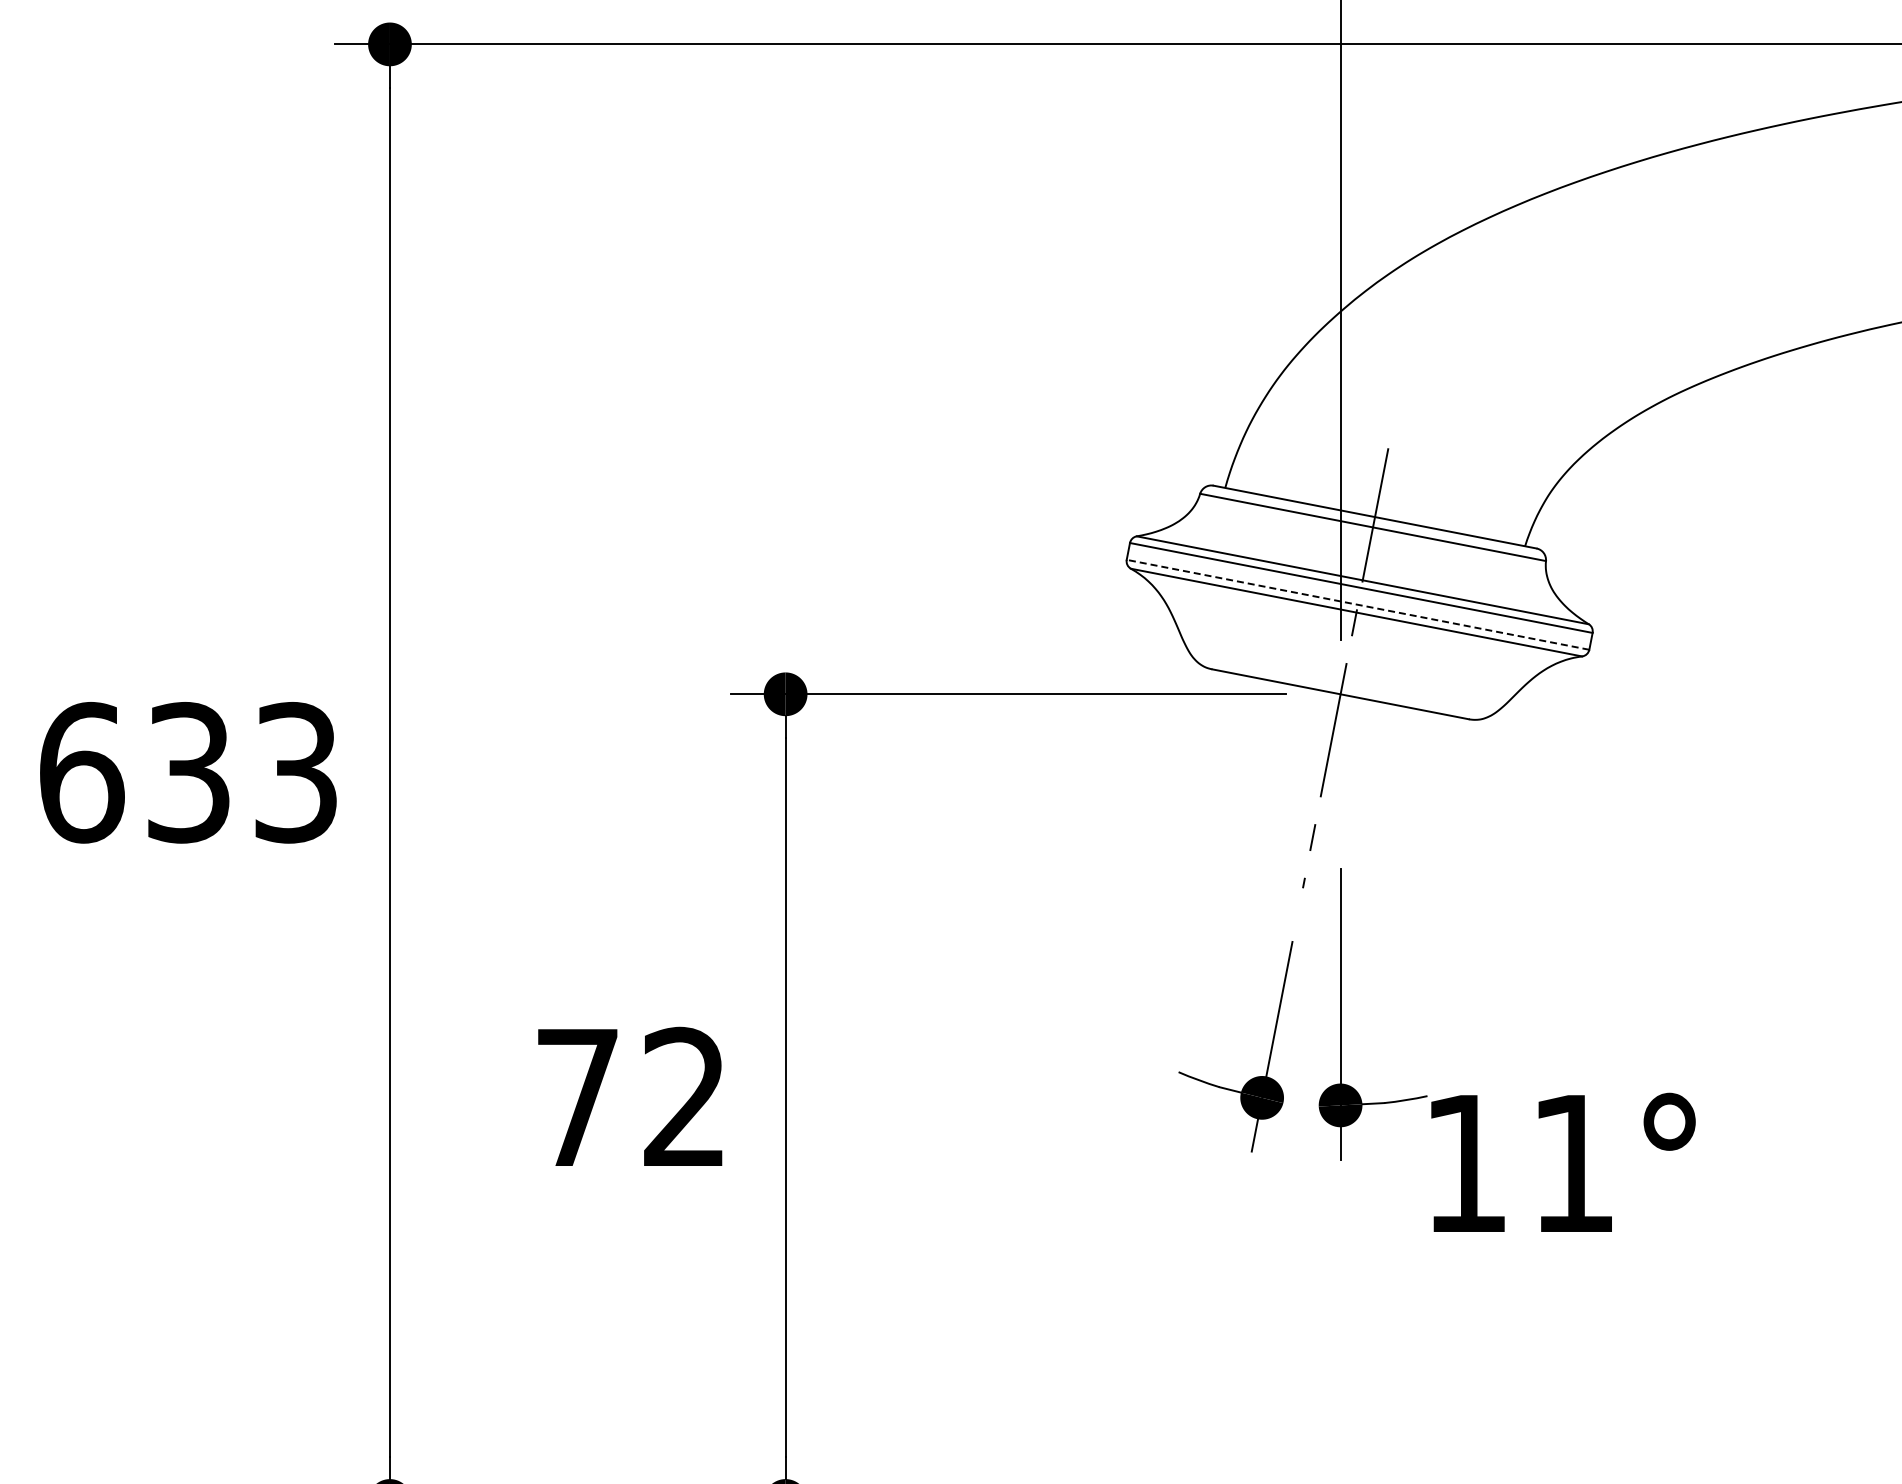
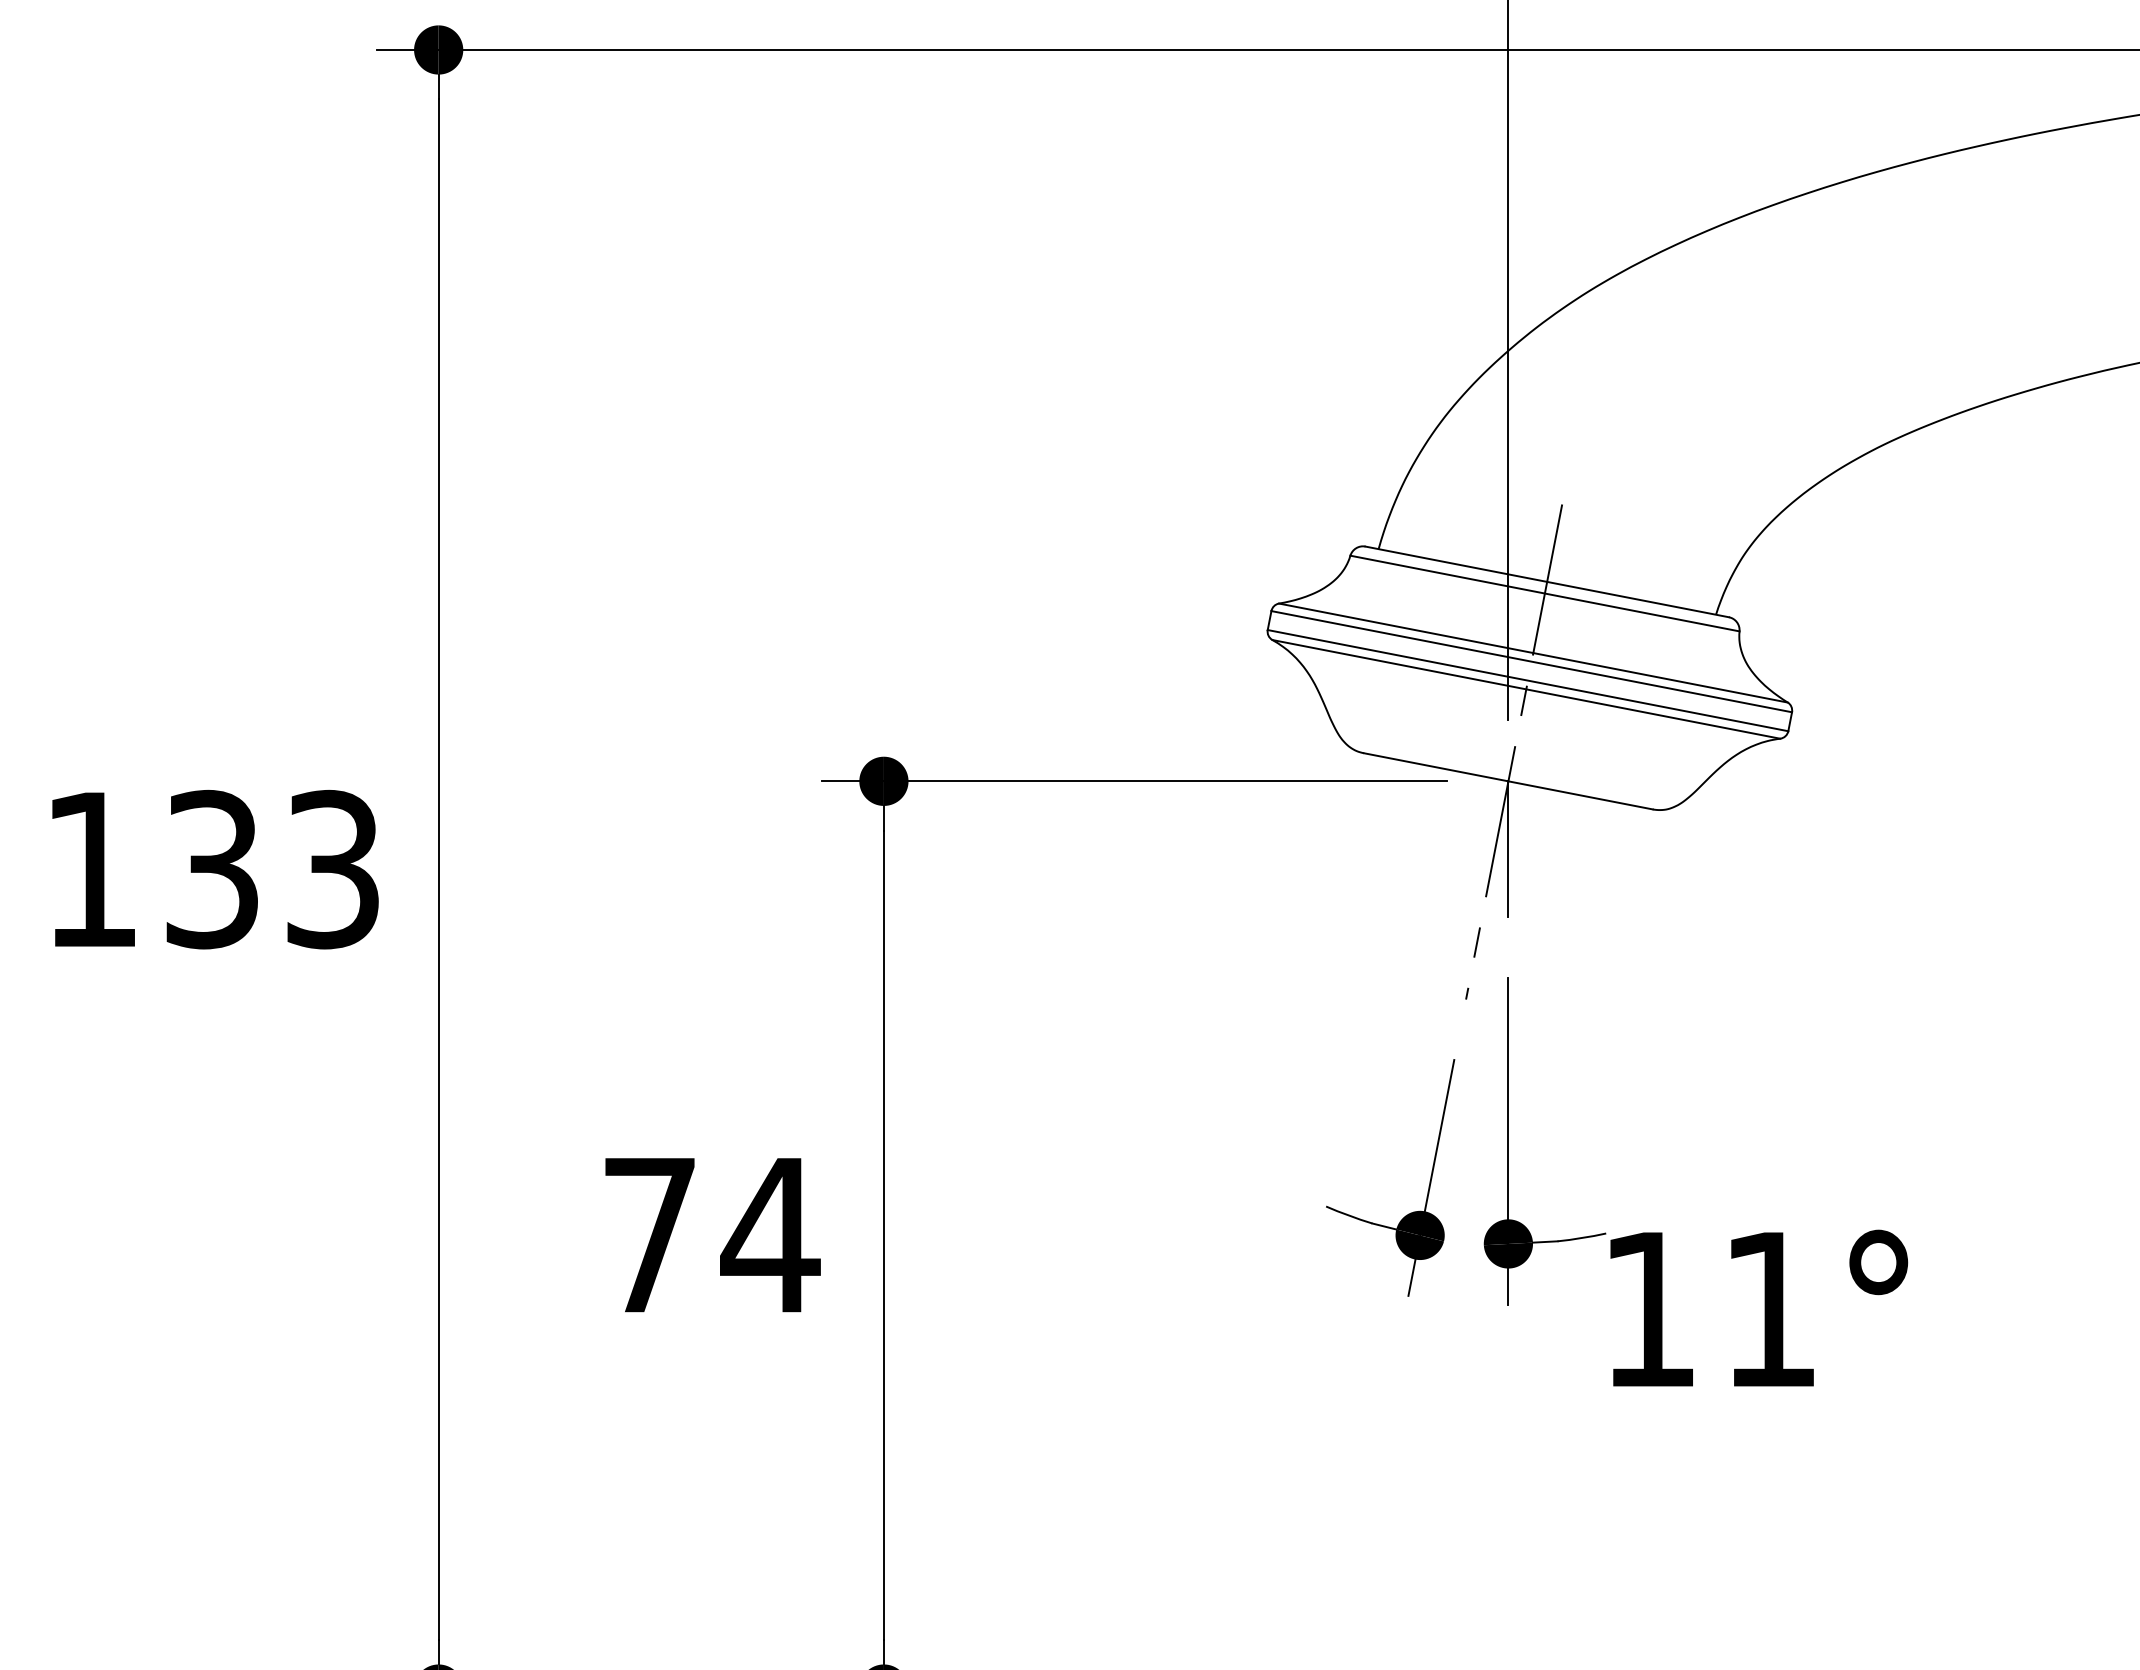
line: (1358, 604) -> (1528, 680), dashed -> solid
line: (1340, 754) -> (1508, 849), added
text: (82, 772) -> (92, 869), 633 -> 133
text: (684, 1095) -> (770, 1232), 72 -> 74

